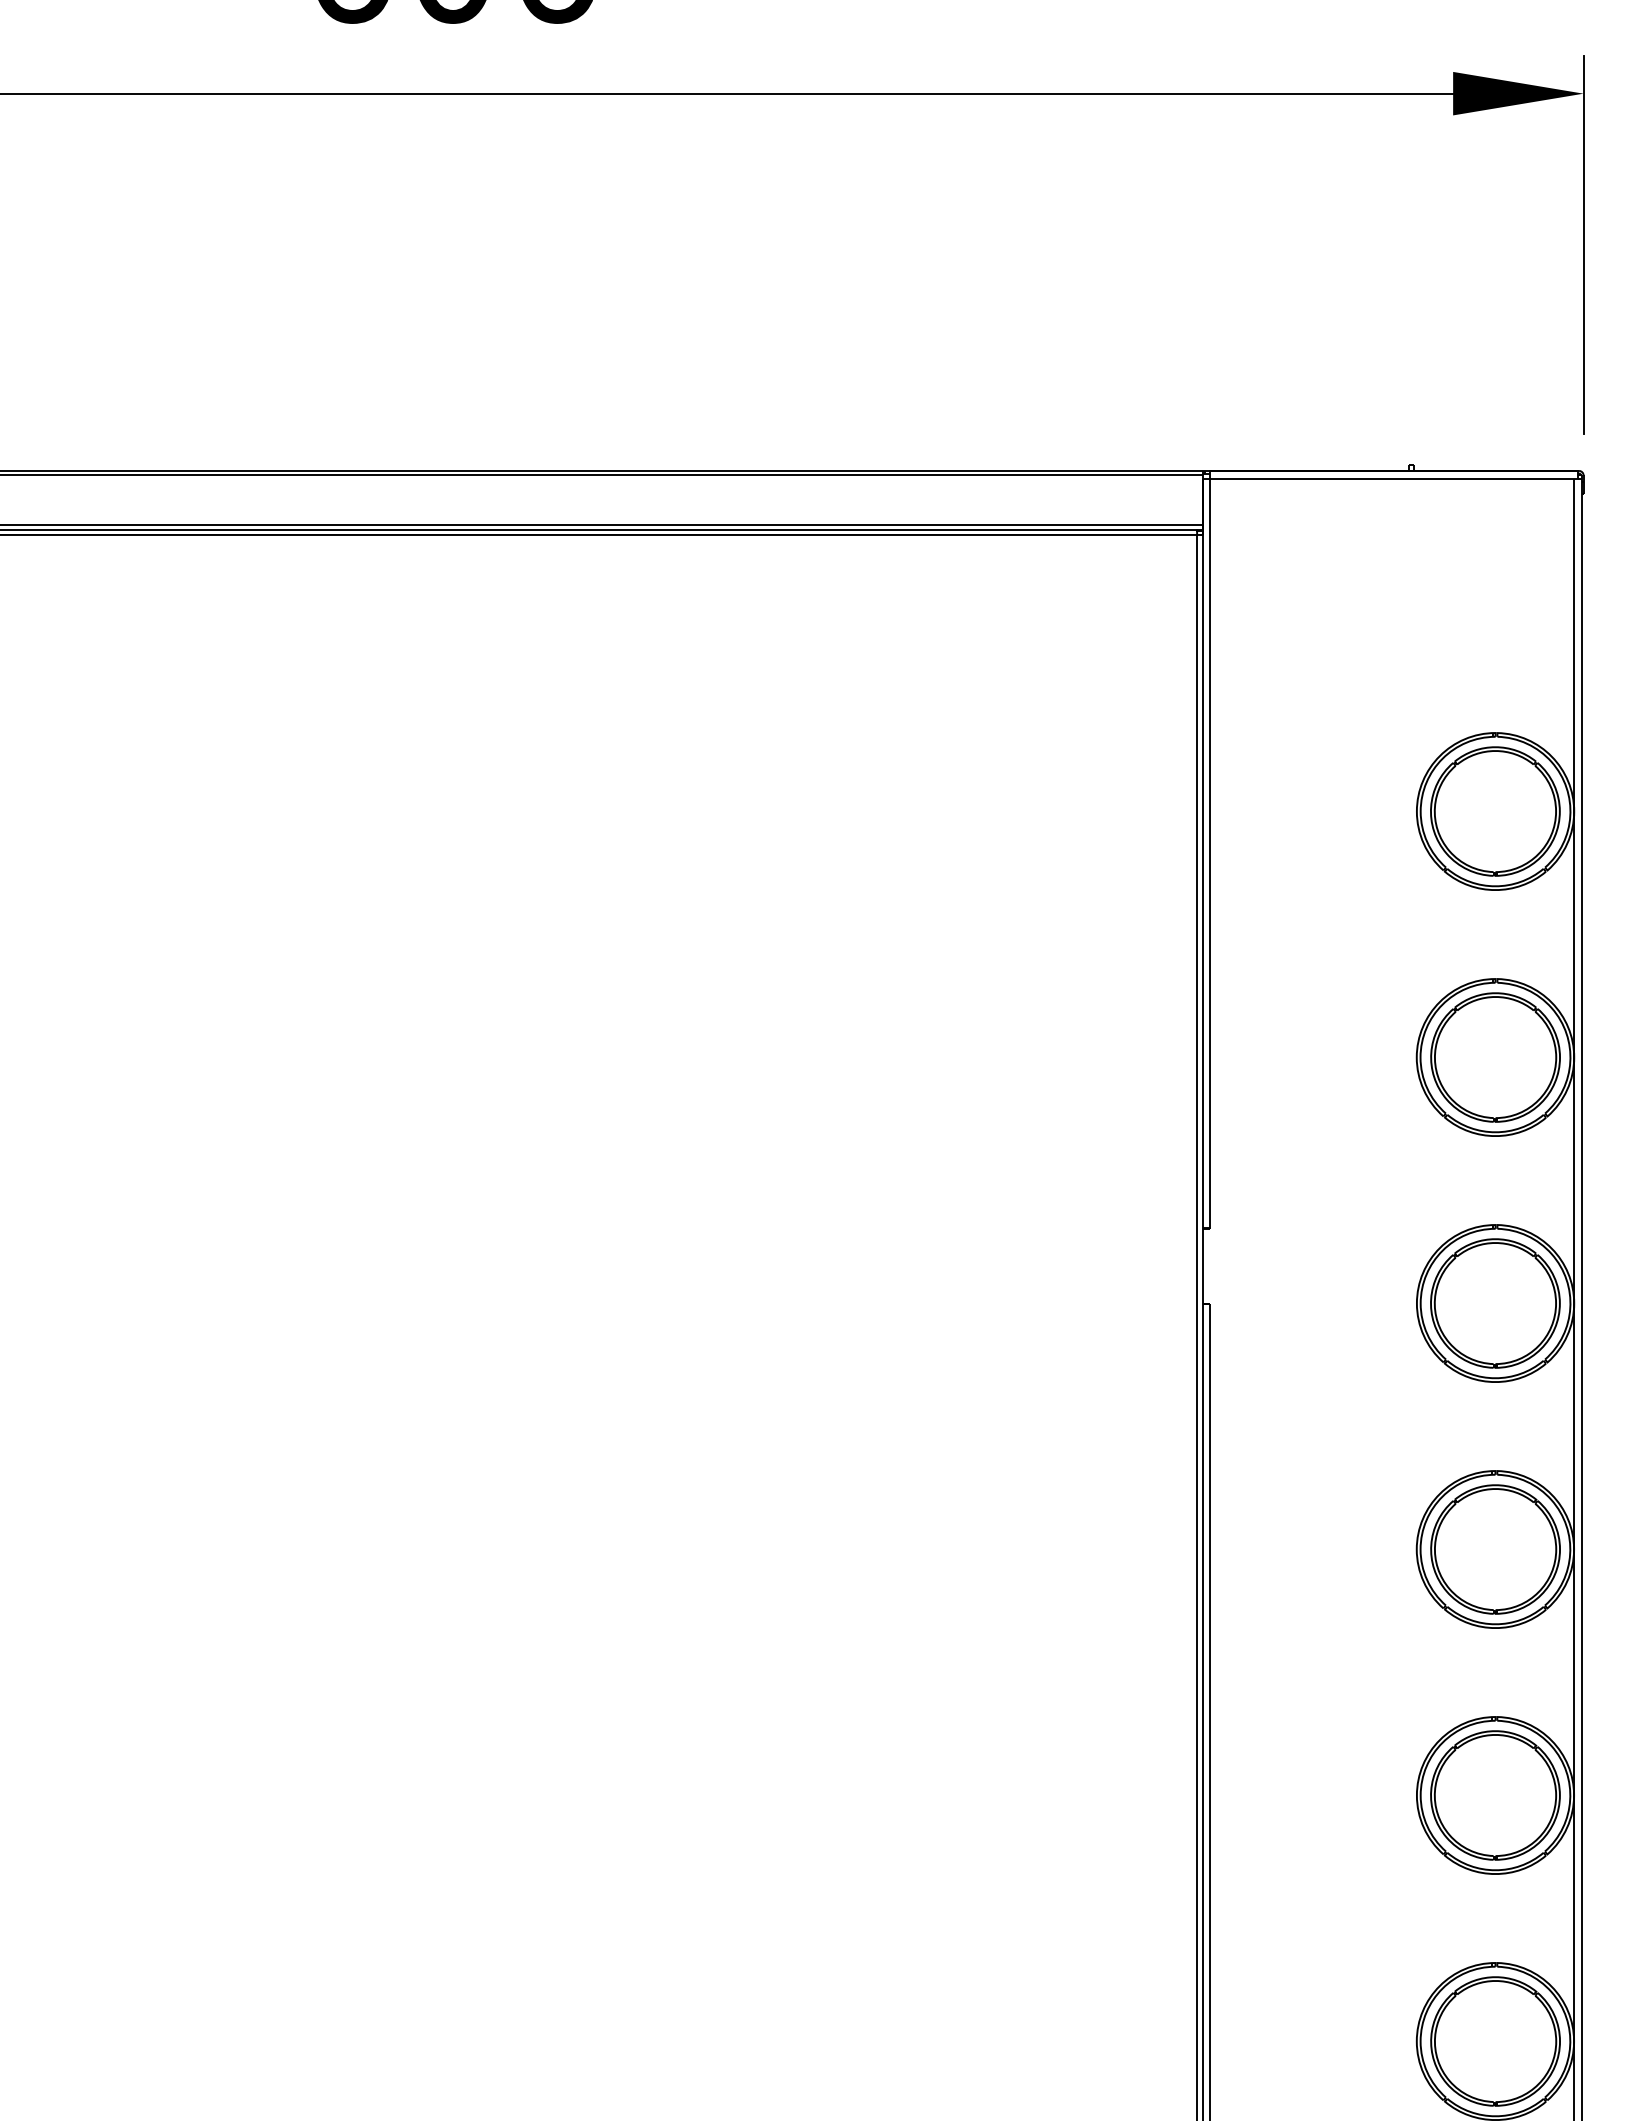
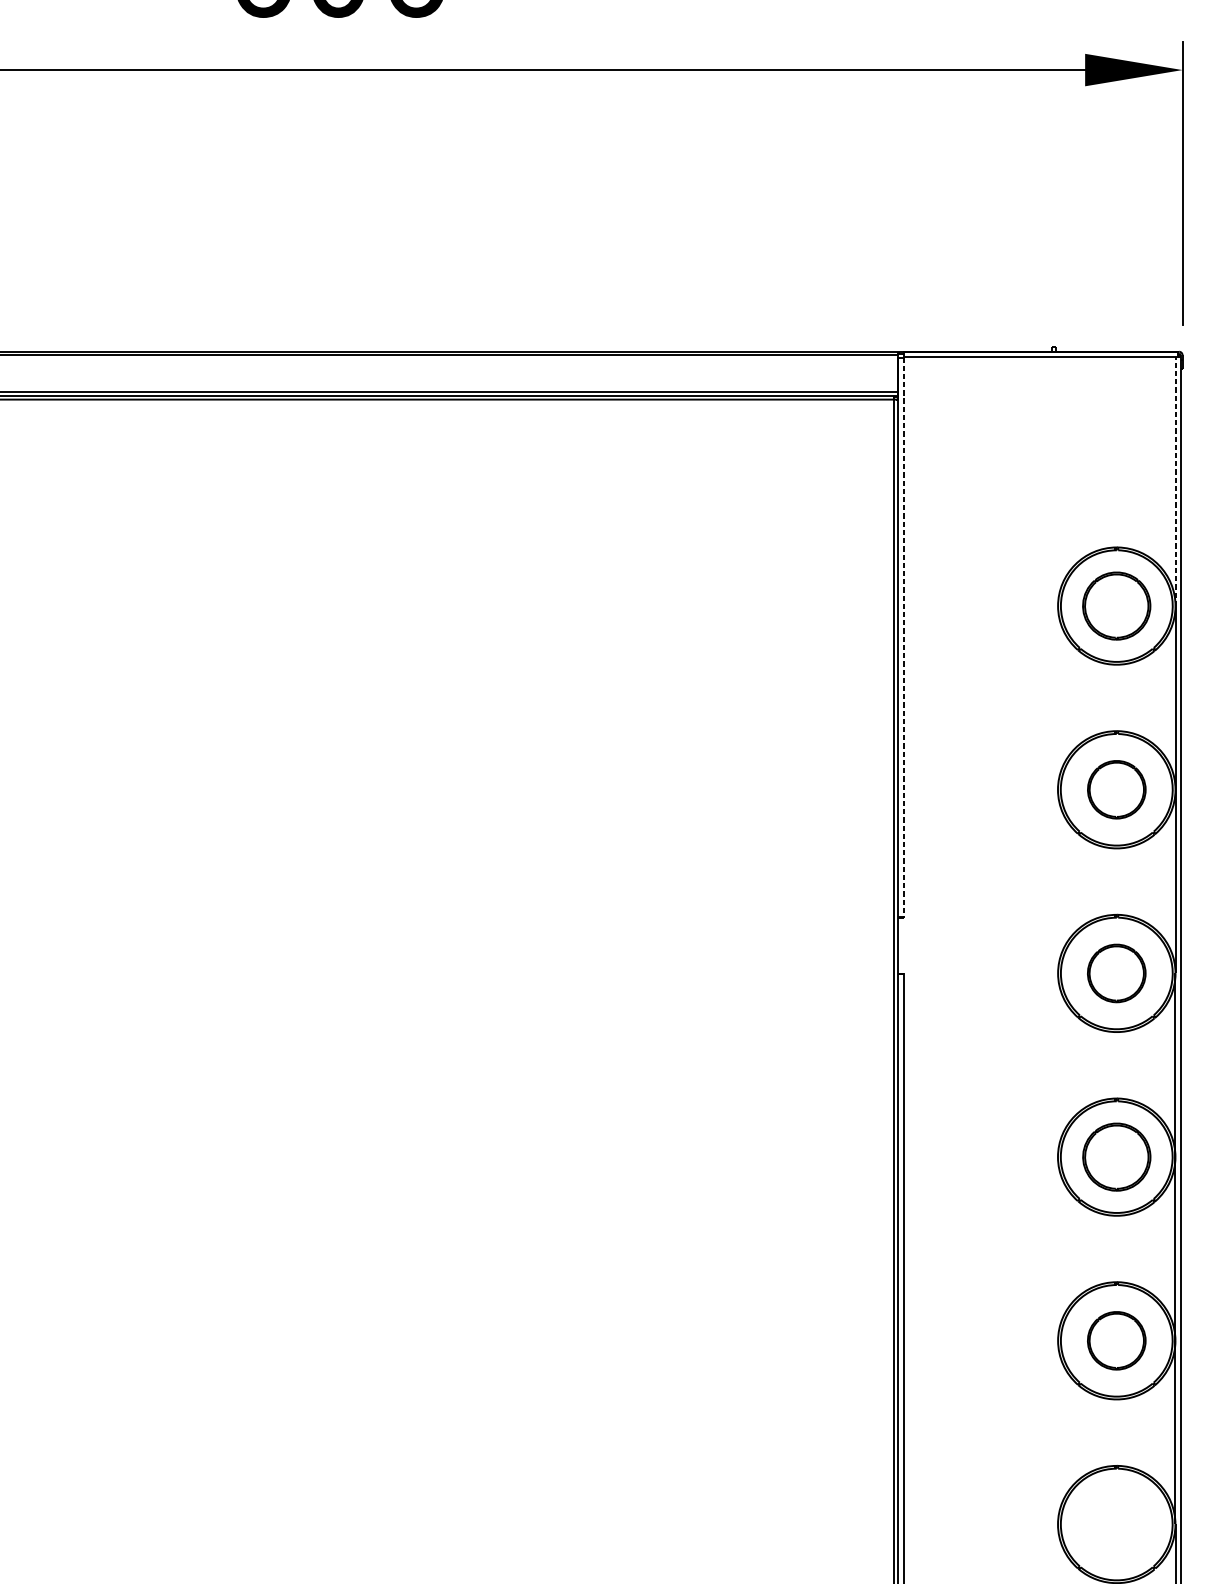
line: (1574, 645) -> (1175, 482), solid -> dashed
part: (1495, 811) -> (1116, 606), size x0.7
line: (1210, 853) -> (903, 637), solid -> dashed
part: (1495, 1057) -> (1116, 789), size x0.6
part: (1495, 1303) -> (1116, 973), size x0.6
part: (1495, 1549) -> (1116, 1157), size x0.7
part: (1495, 1795) -> (1116, 1340), size x0.6
part: (1495, 2041) -> (1116, 1524), removed

